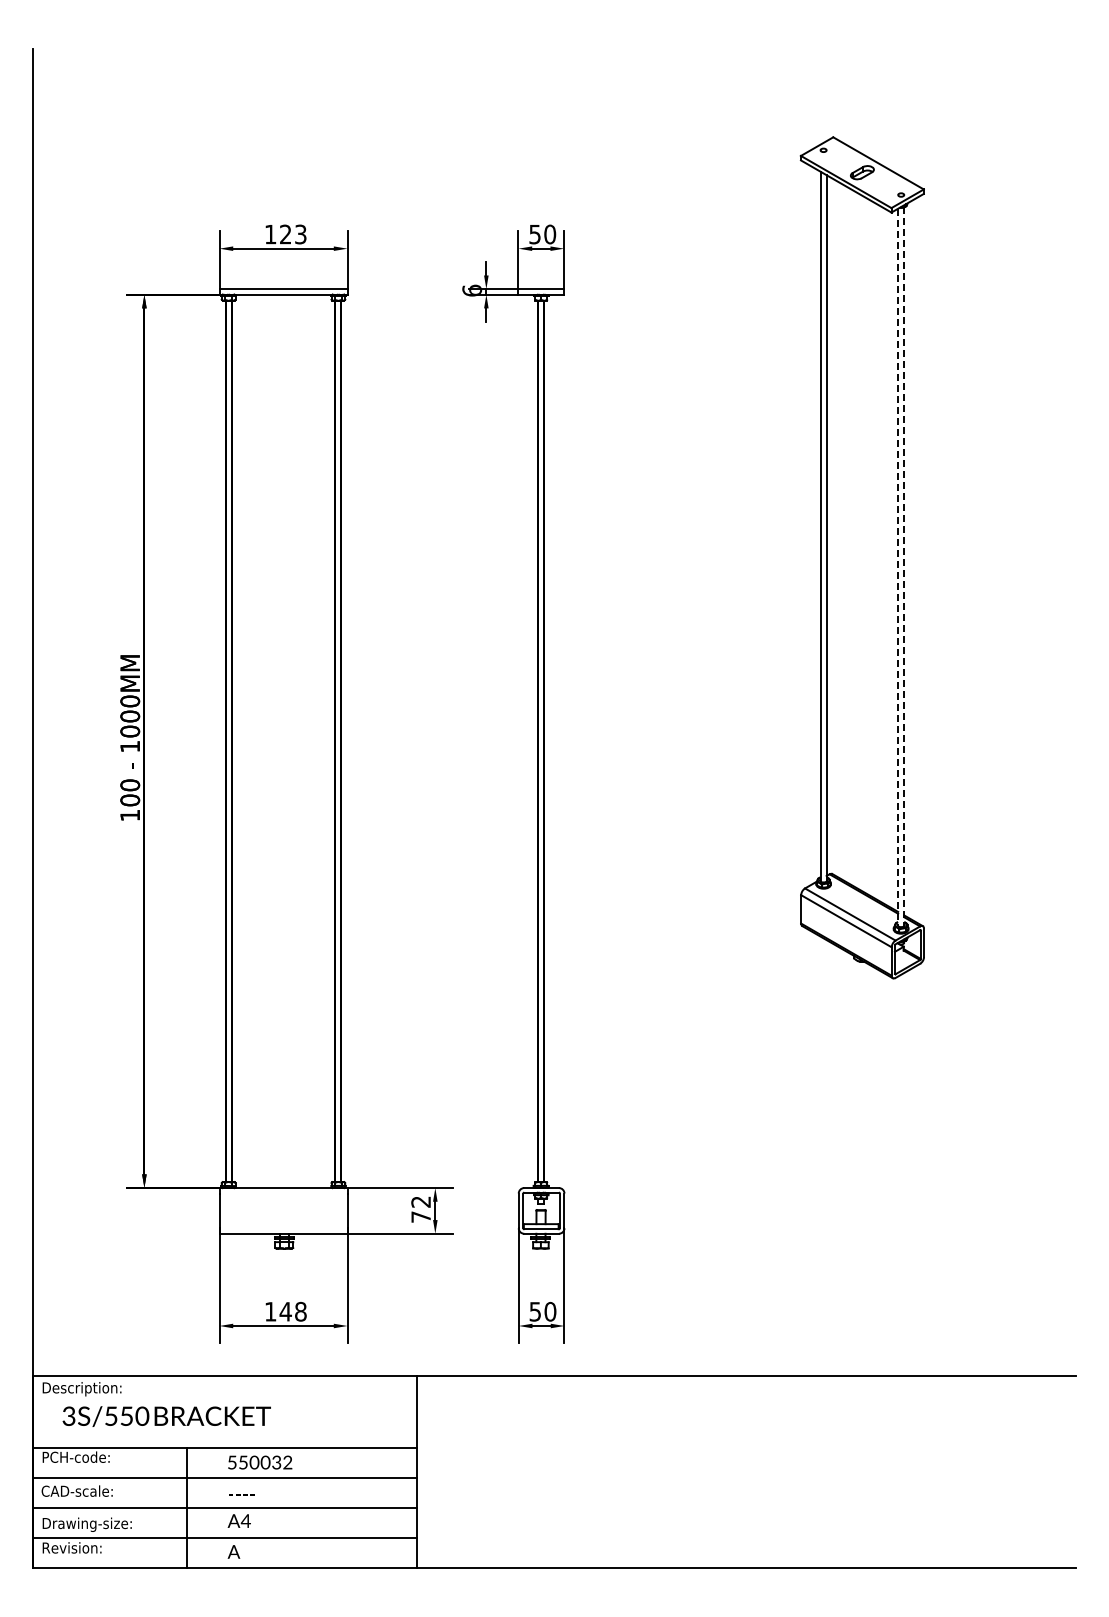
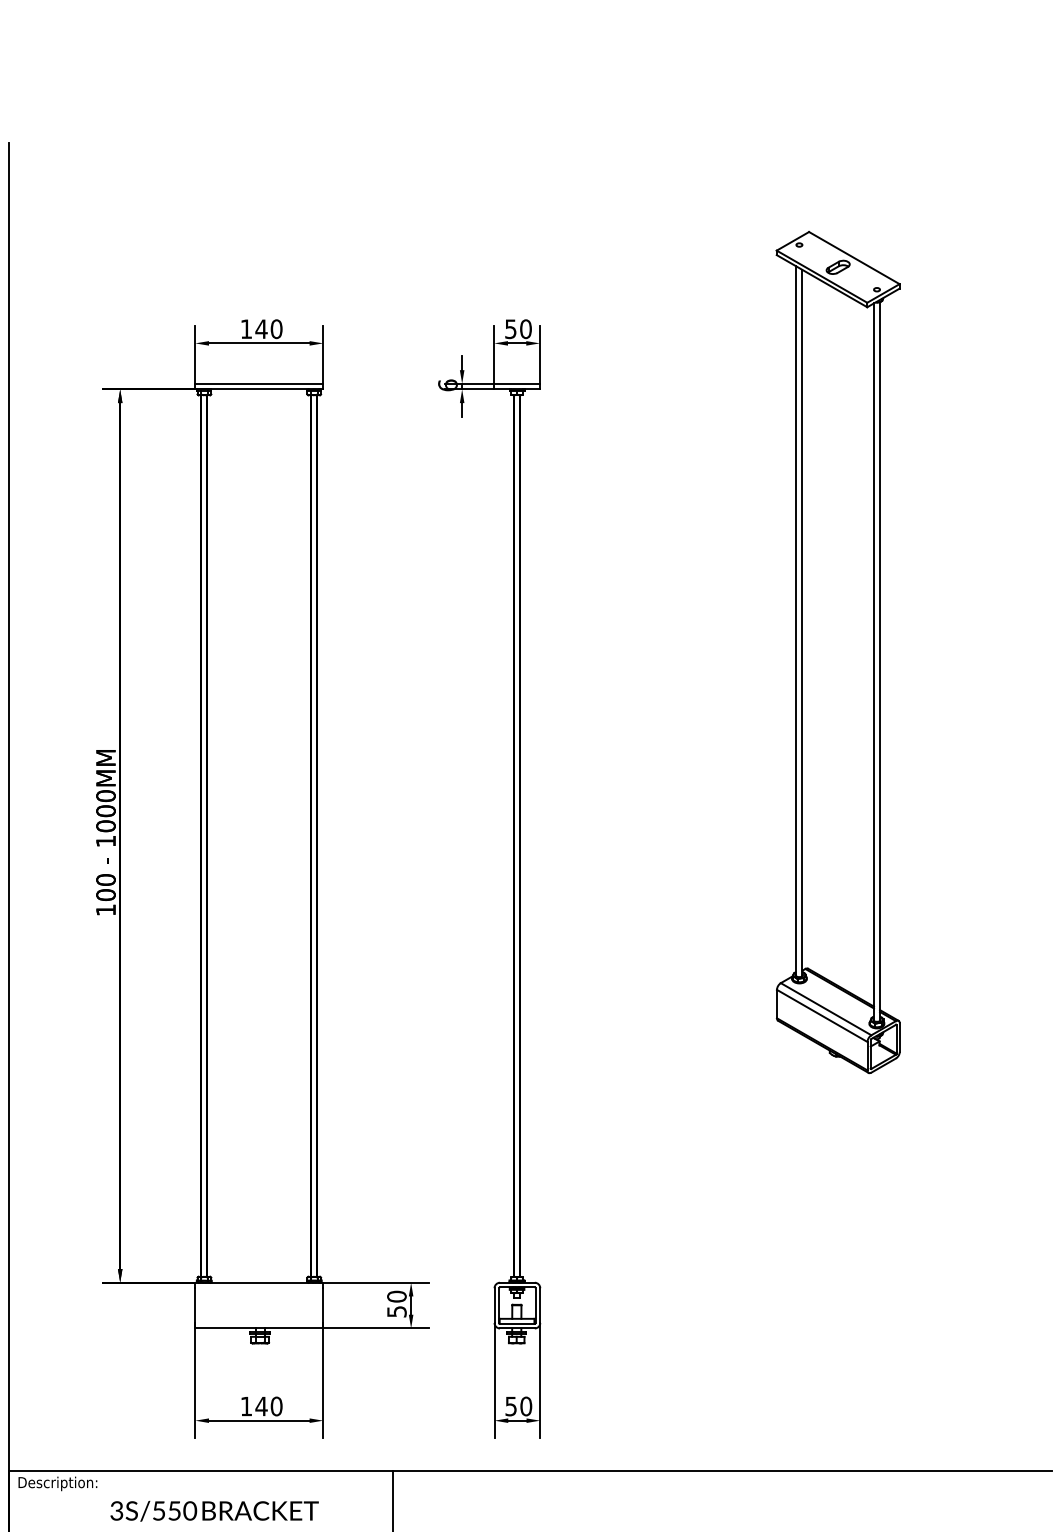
text: (292, 234) -> (268, 329), 123 -> 140
line: (898, 567) -> (874, 662), dashed -> solid
line: (904, 567) -> (880, 662), dashed -> solid
text: (421, 1209) -> (397, 1304), 72 -> 50
text: (300, 1311) -> (276, 1406), 148 -> 140
text: (166, 1416) -> (214, 1511), moved

